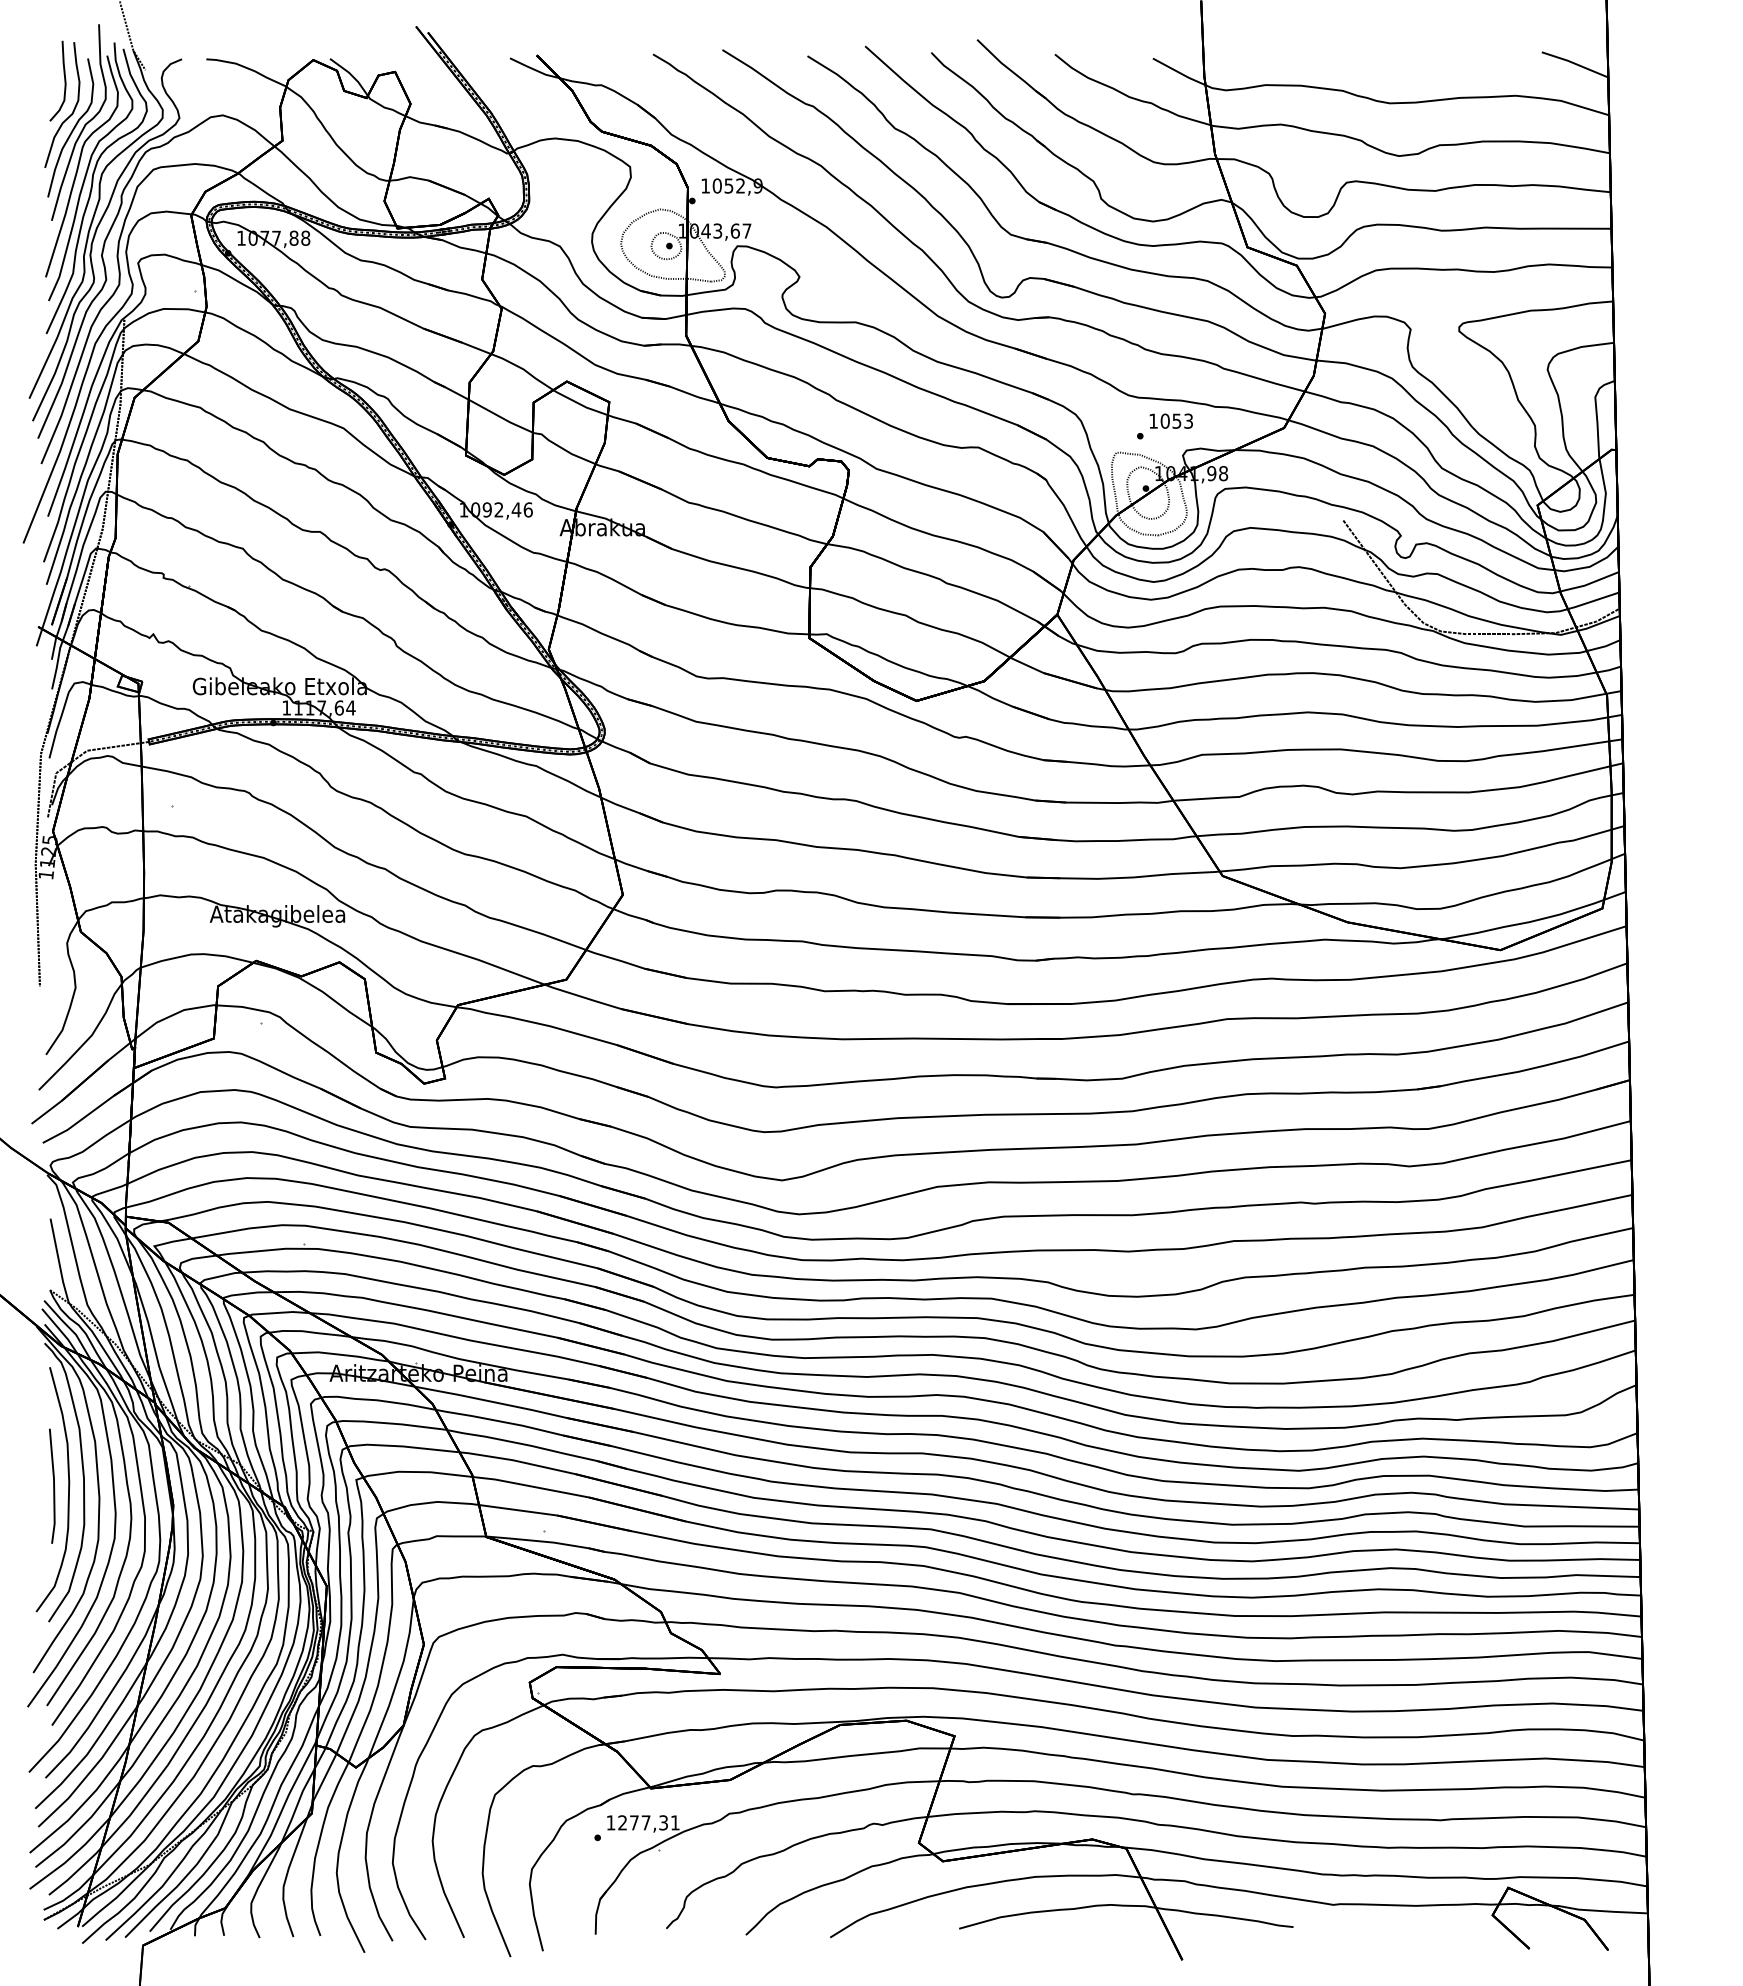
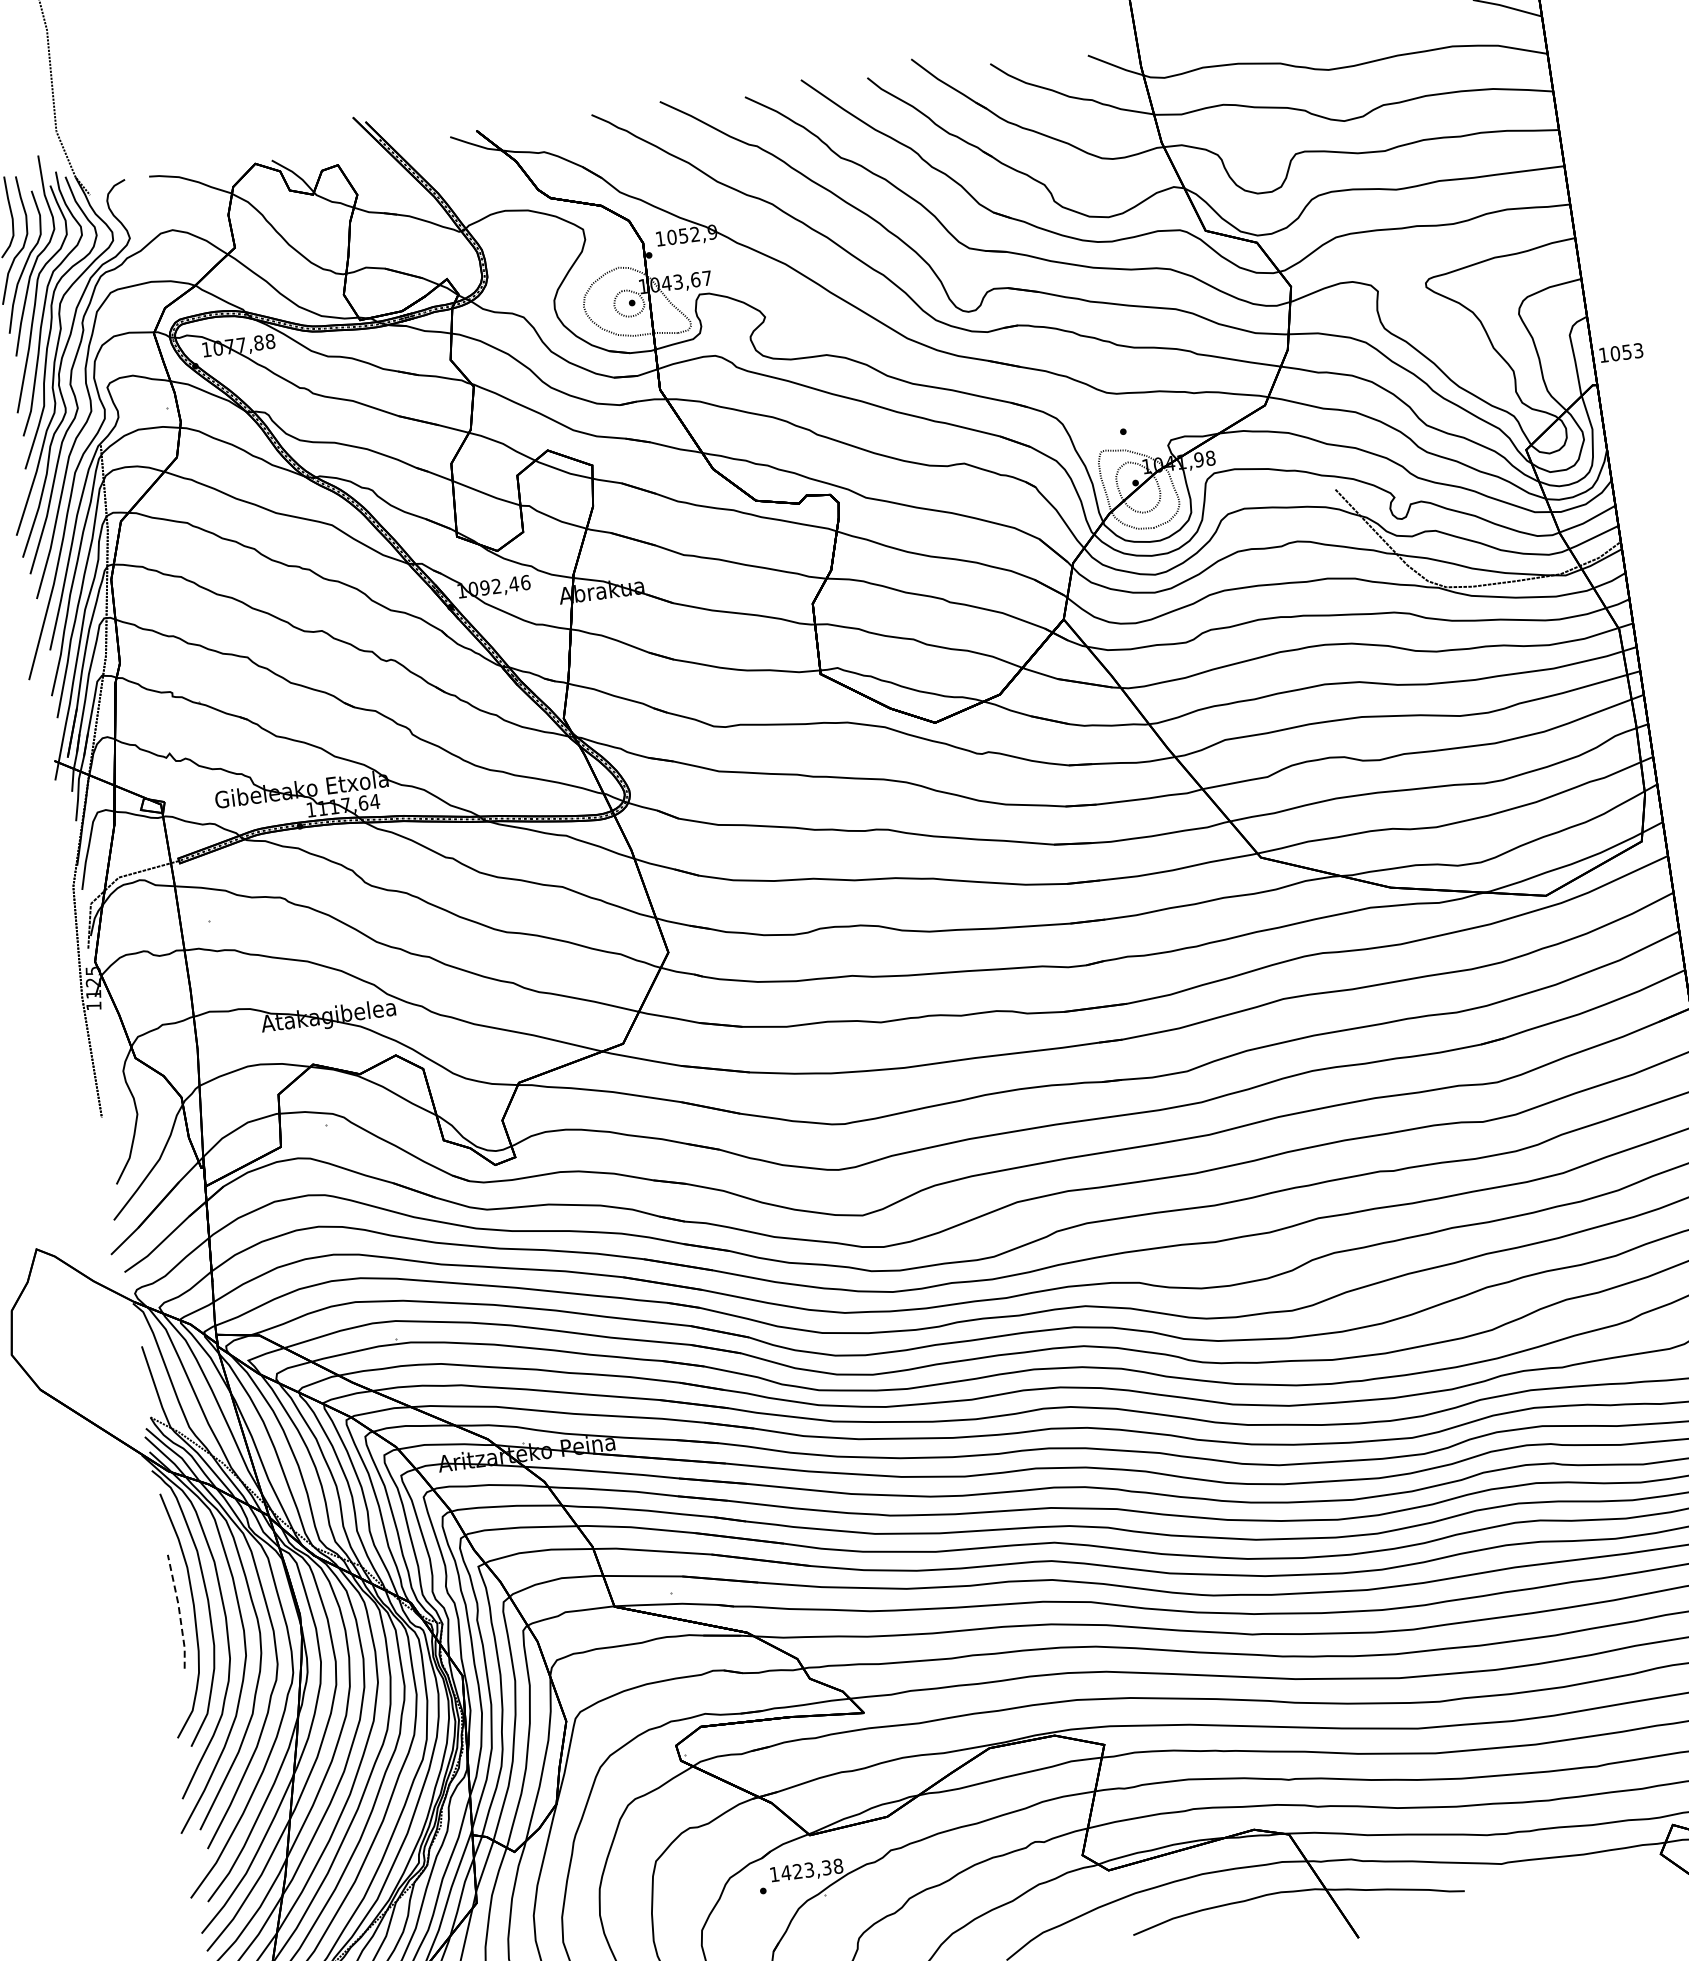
text: (1170, 420) -> (1620, 352), moved
line: (54, 1485) -> (179, 1610), solid -> dashed
text: (648, 1822) -> (811, 1869), 1277,31 -> 1423,38

